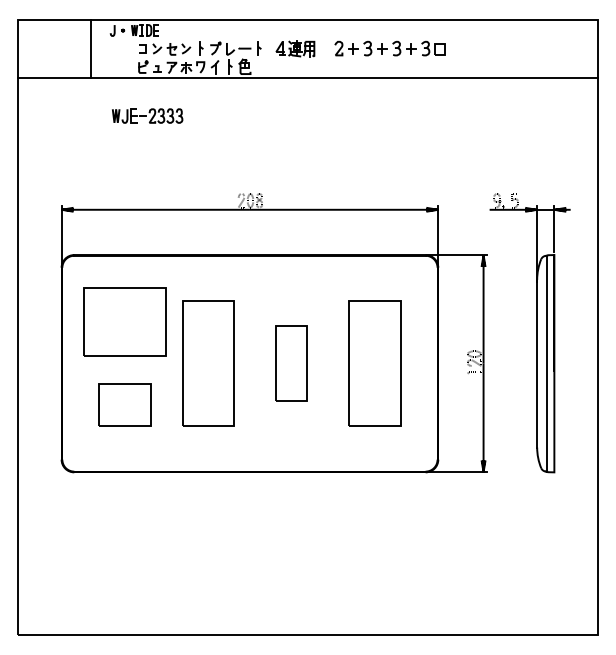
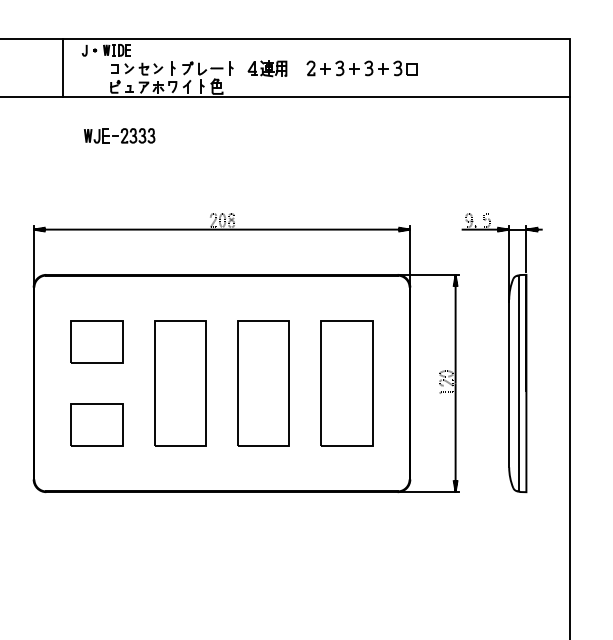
part: (124, 321) -> (96, 341), size x0.62
part: (291, 363) -> (263, 383), size x1.67

